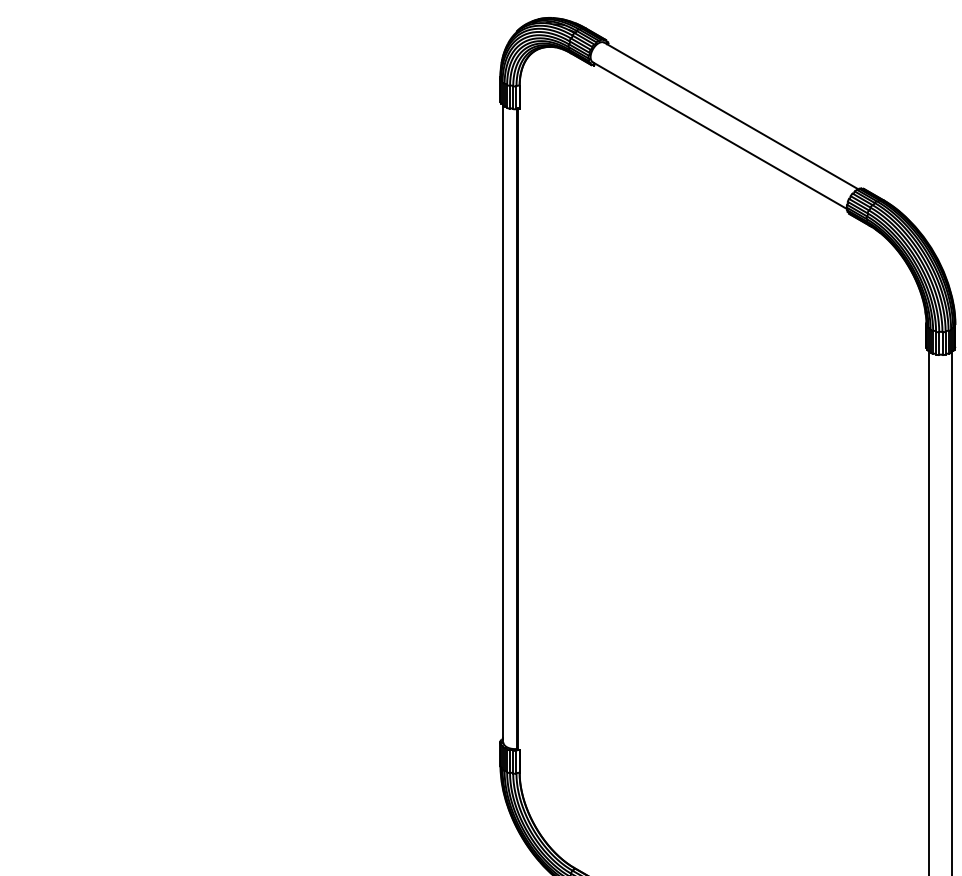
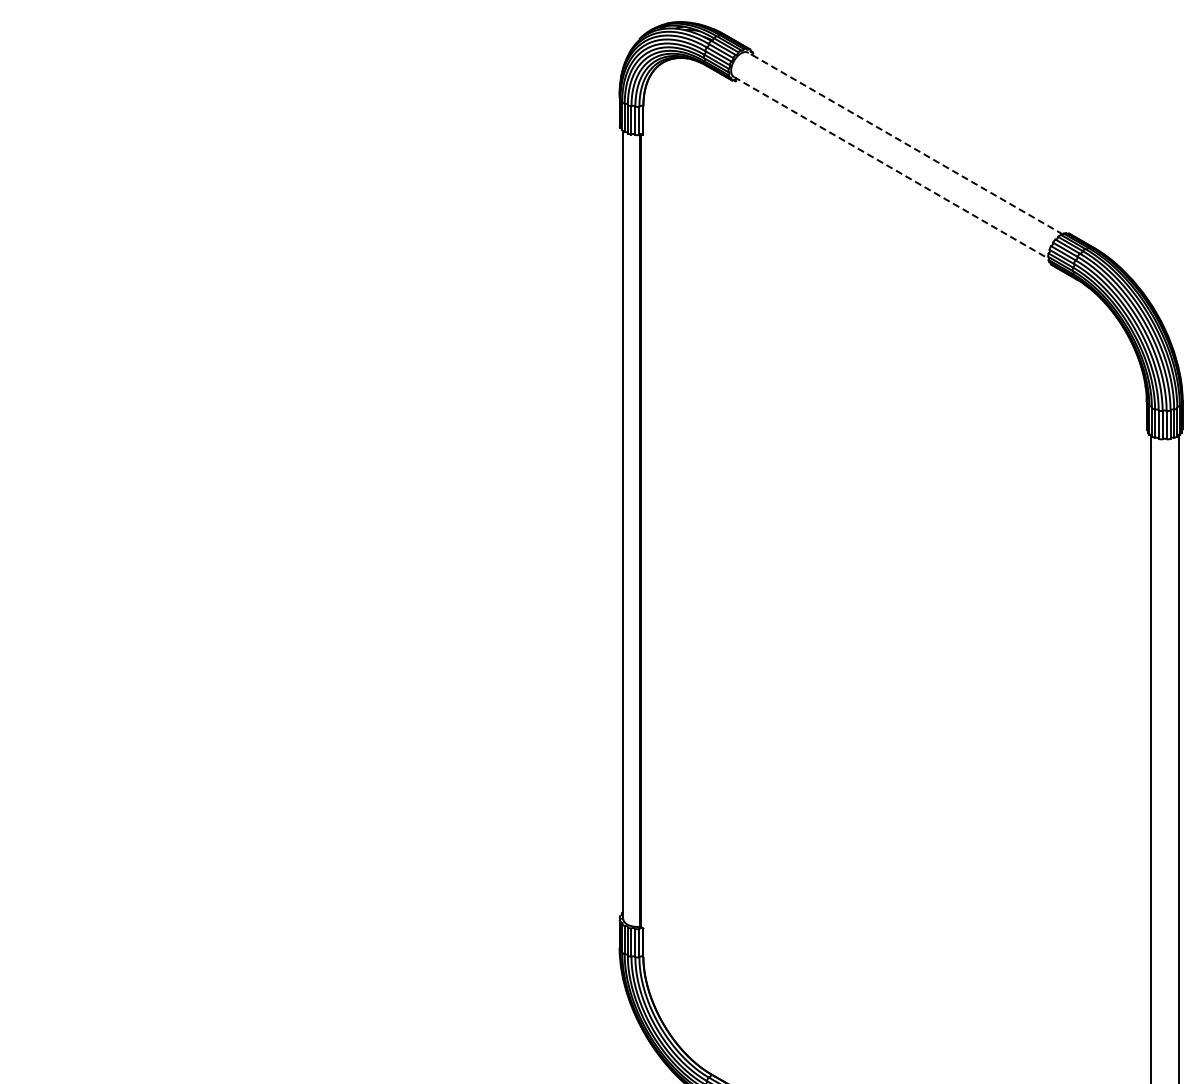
line: (731, 116) -> (905, 143), solid -> dashed
line: (720, 136) -> (891, 168), solid -> dashed

